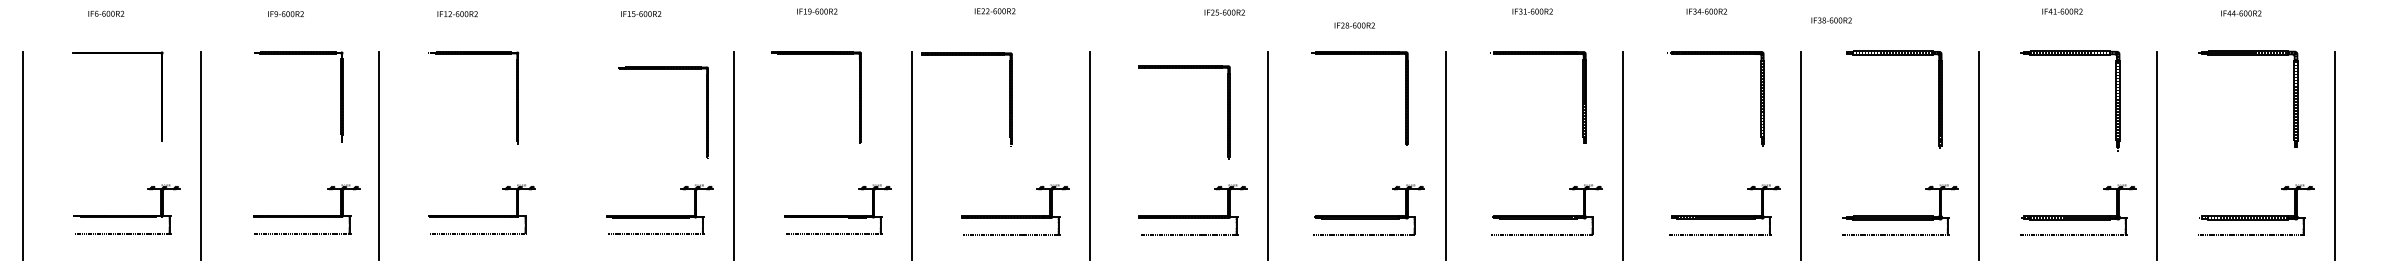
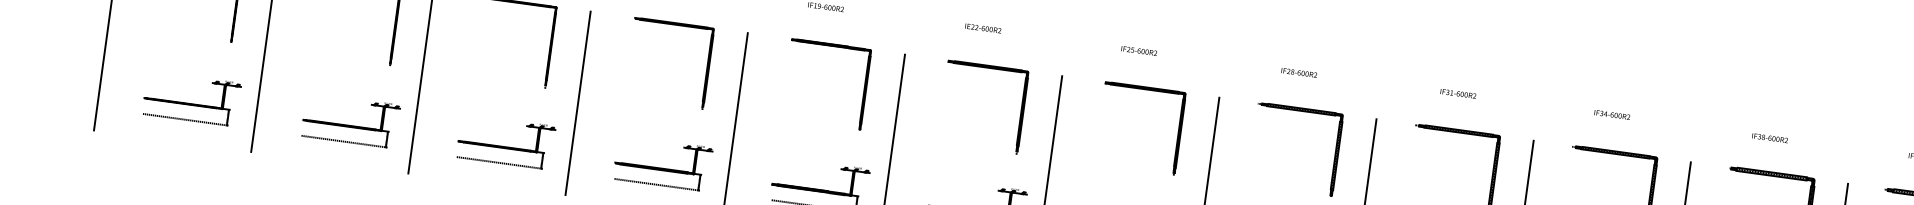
text: (1224, 12) -> (1139, 50), moved
text: (1831, 20) -> (1769, 138), moved
text: (1354, 25) -> (1299, 72), moved
part: (816, 54) -> (831, 46), moved
part: (663, 69) -> (674, 25), moved
part: (1009, 99) -> (1020, 112), moved
part: (1227, 112) -> (1178, 133), moved
line: (556, 155) -> (578, 102), added

